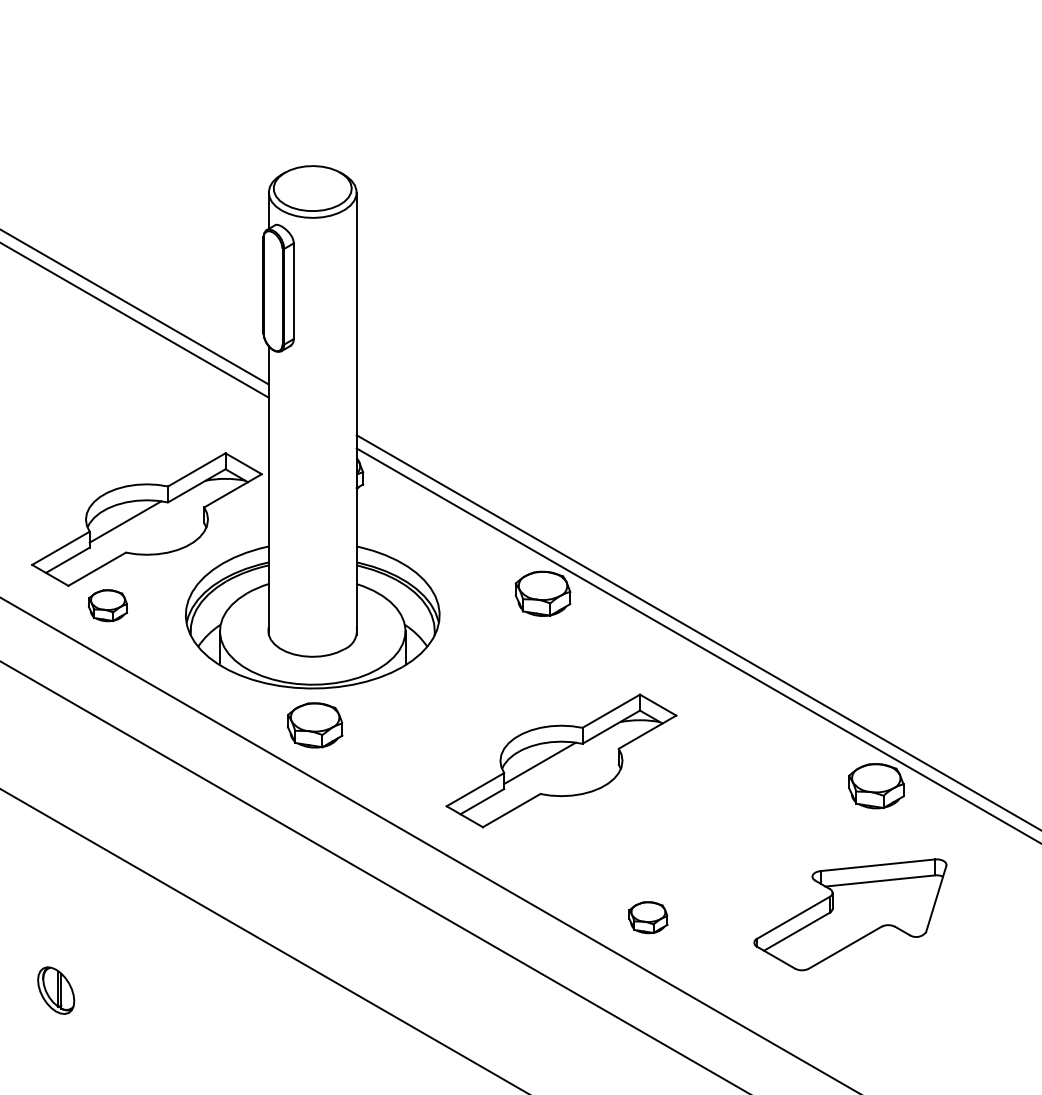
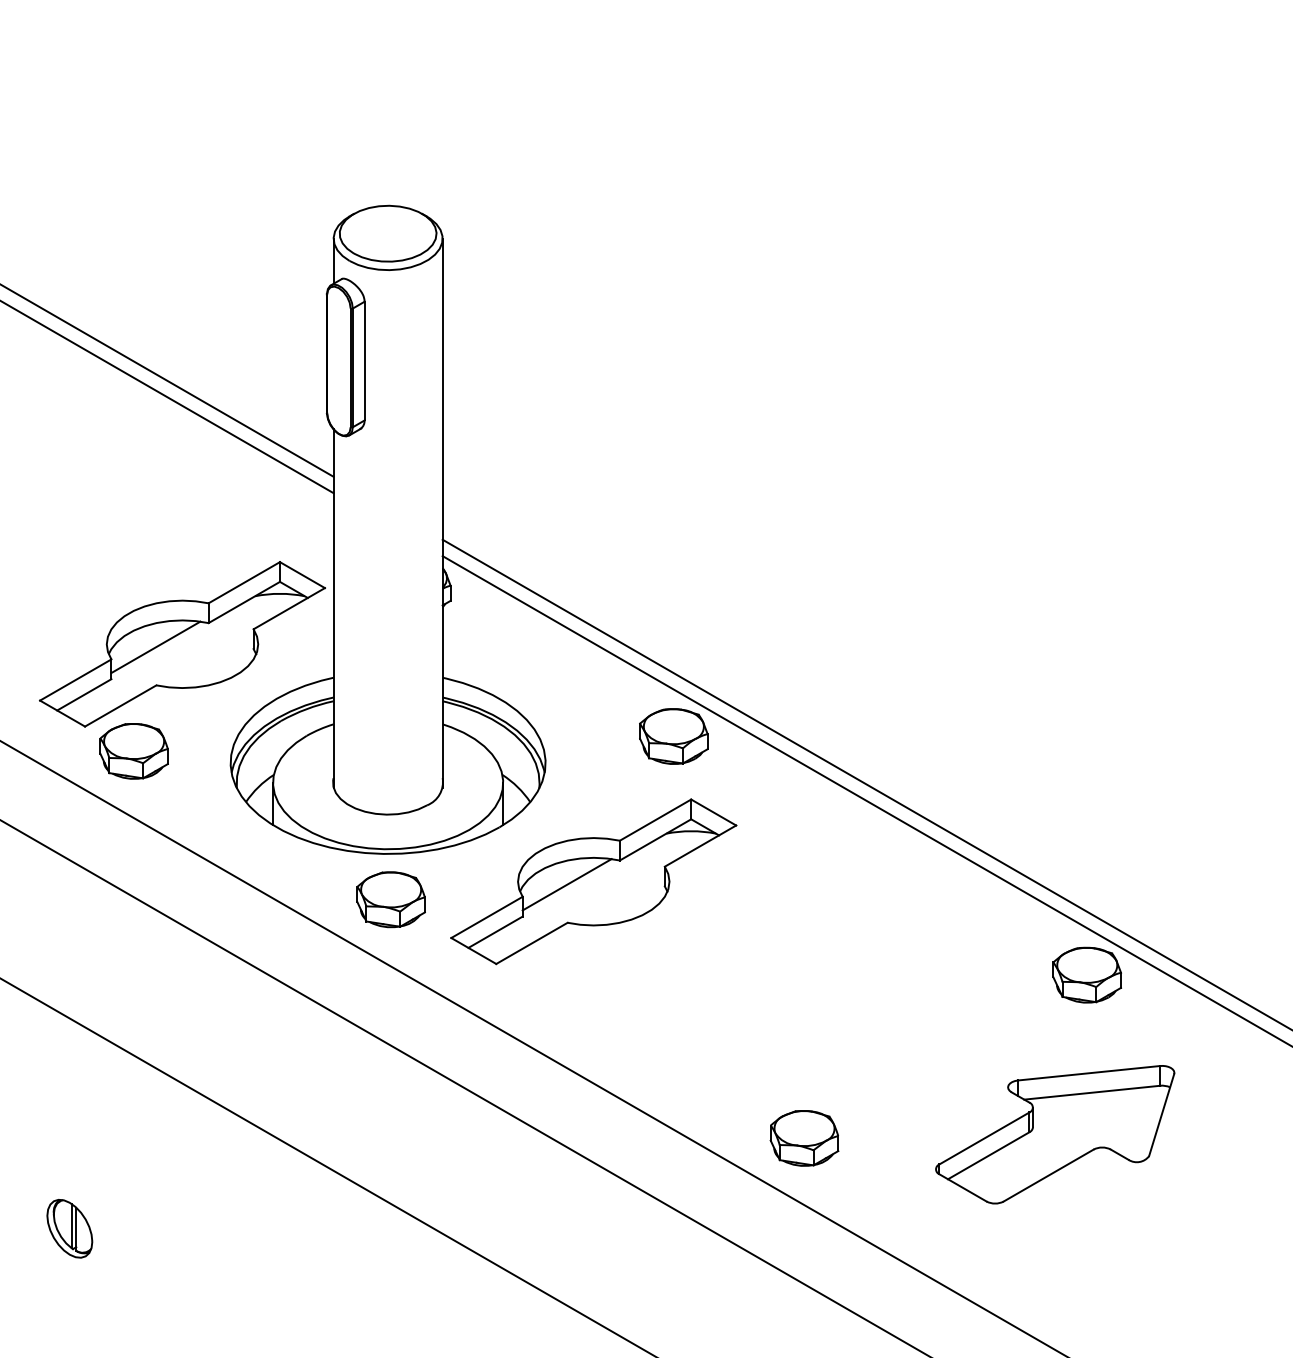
part: (107, 605) -> (133, 750), size x1.43
part: (561, 760) -> (593, 881), moved
part: (648, 917) -> (804, 1138), size x1.43

